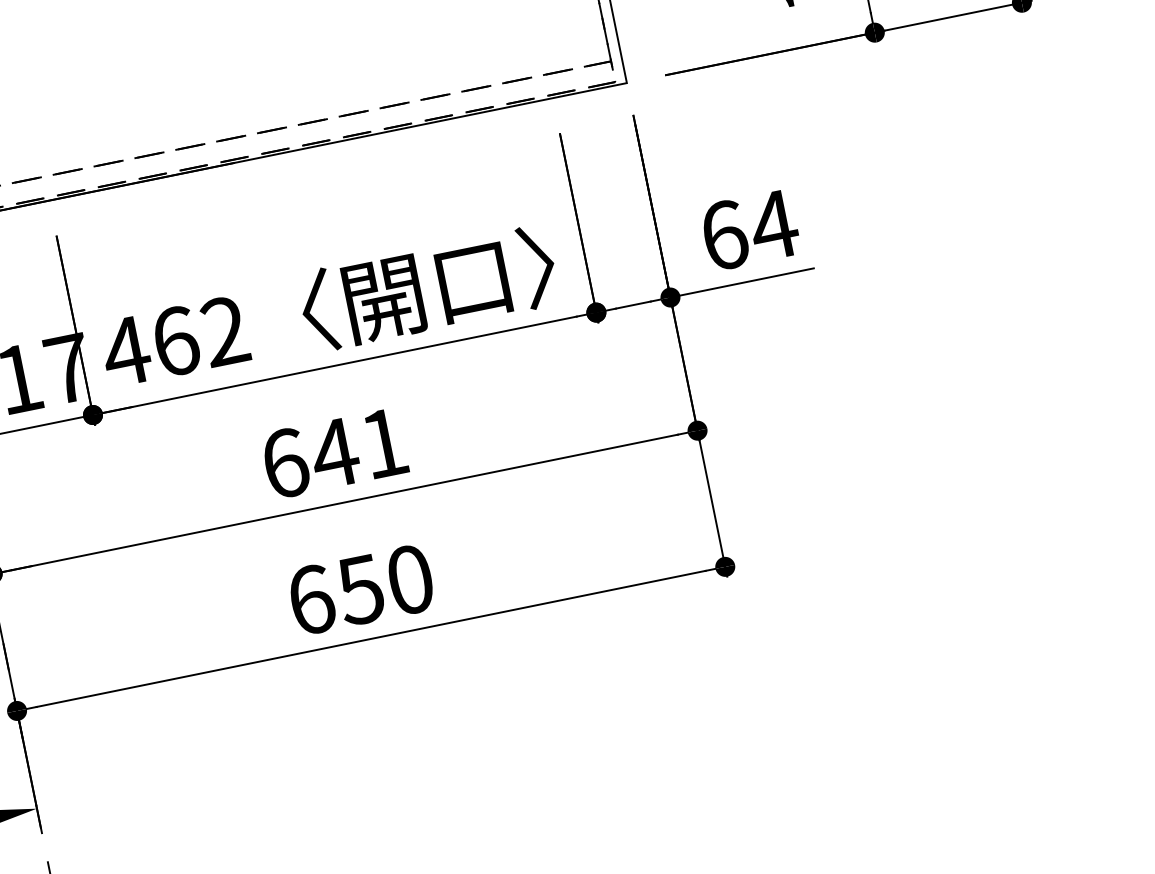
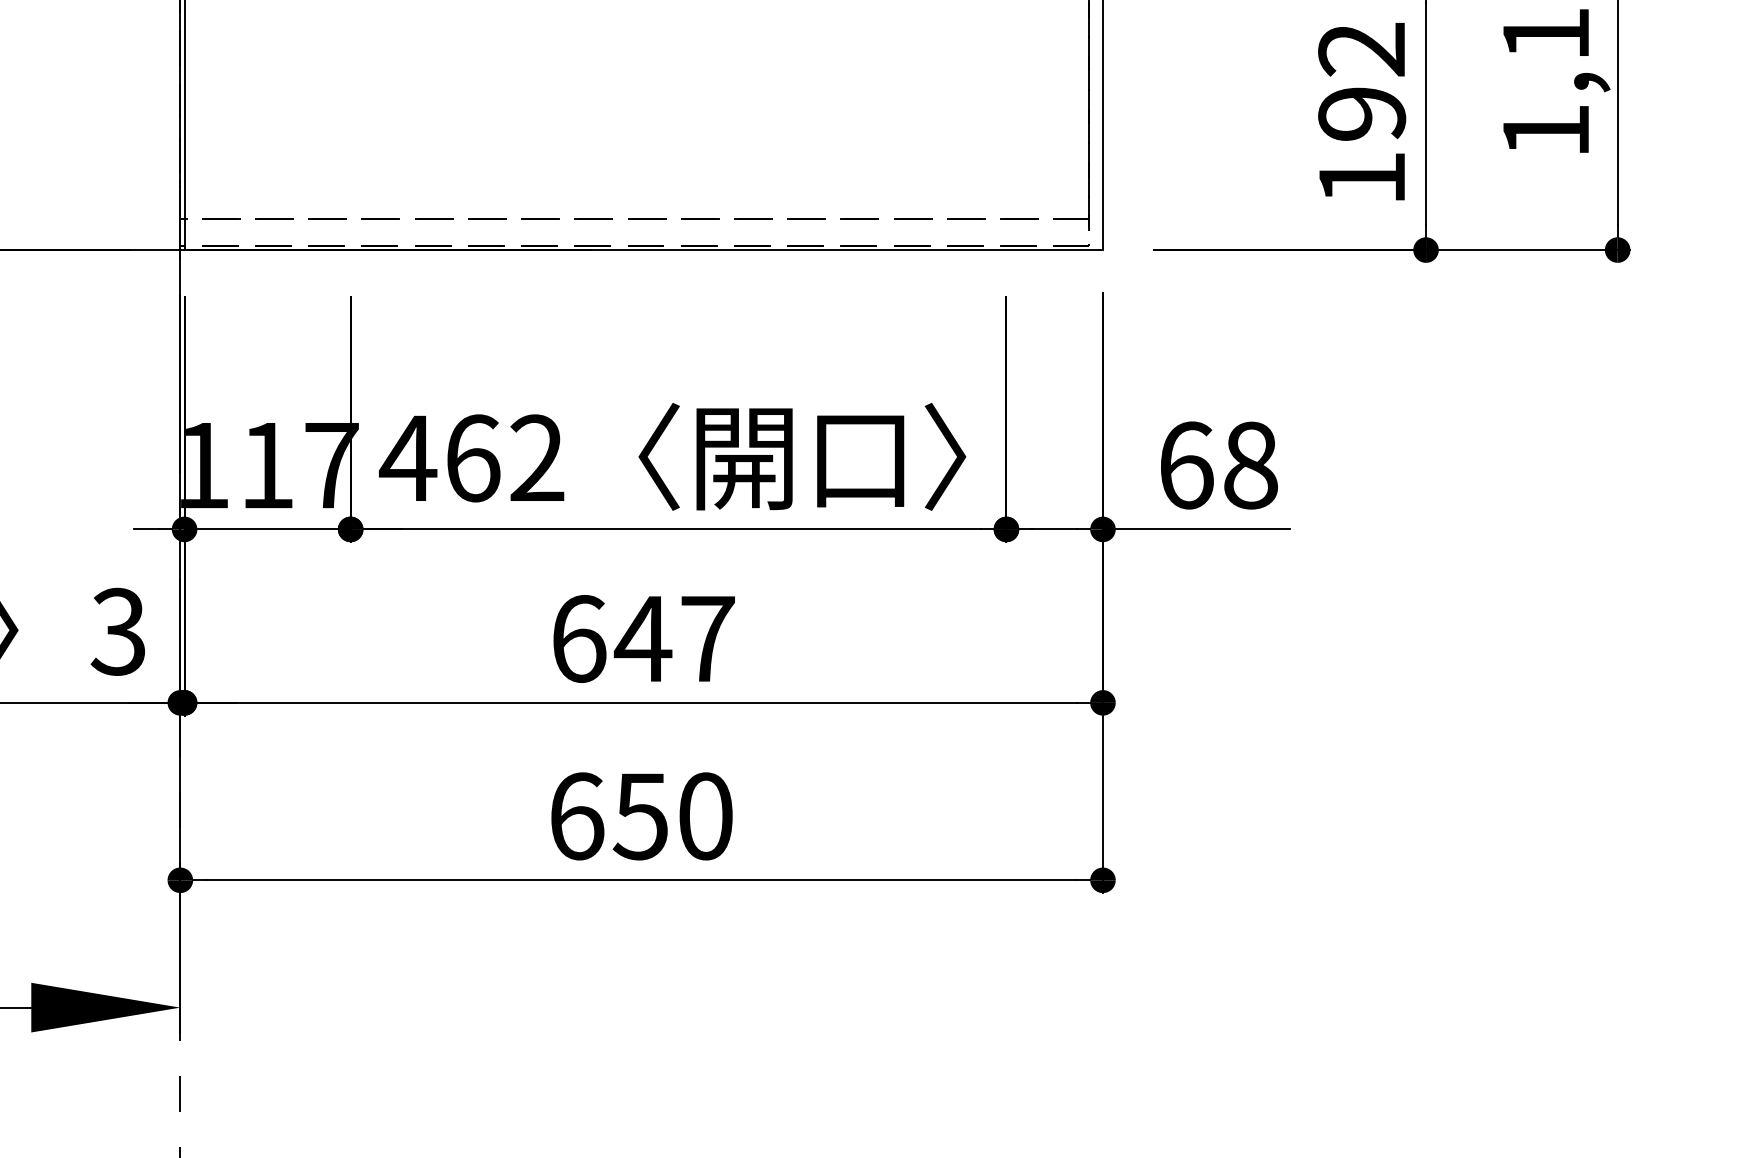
text: (773, 225) -> (1250, 465), 64 -> 68
text: (383, 443) -> (707, 638), 641 -> 647

